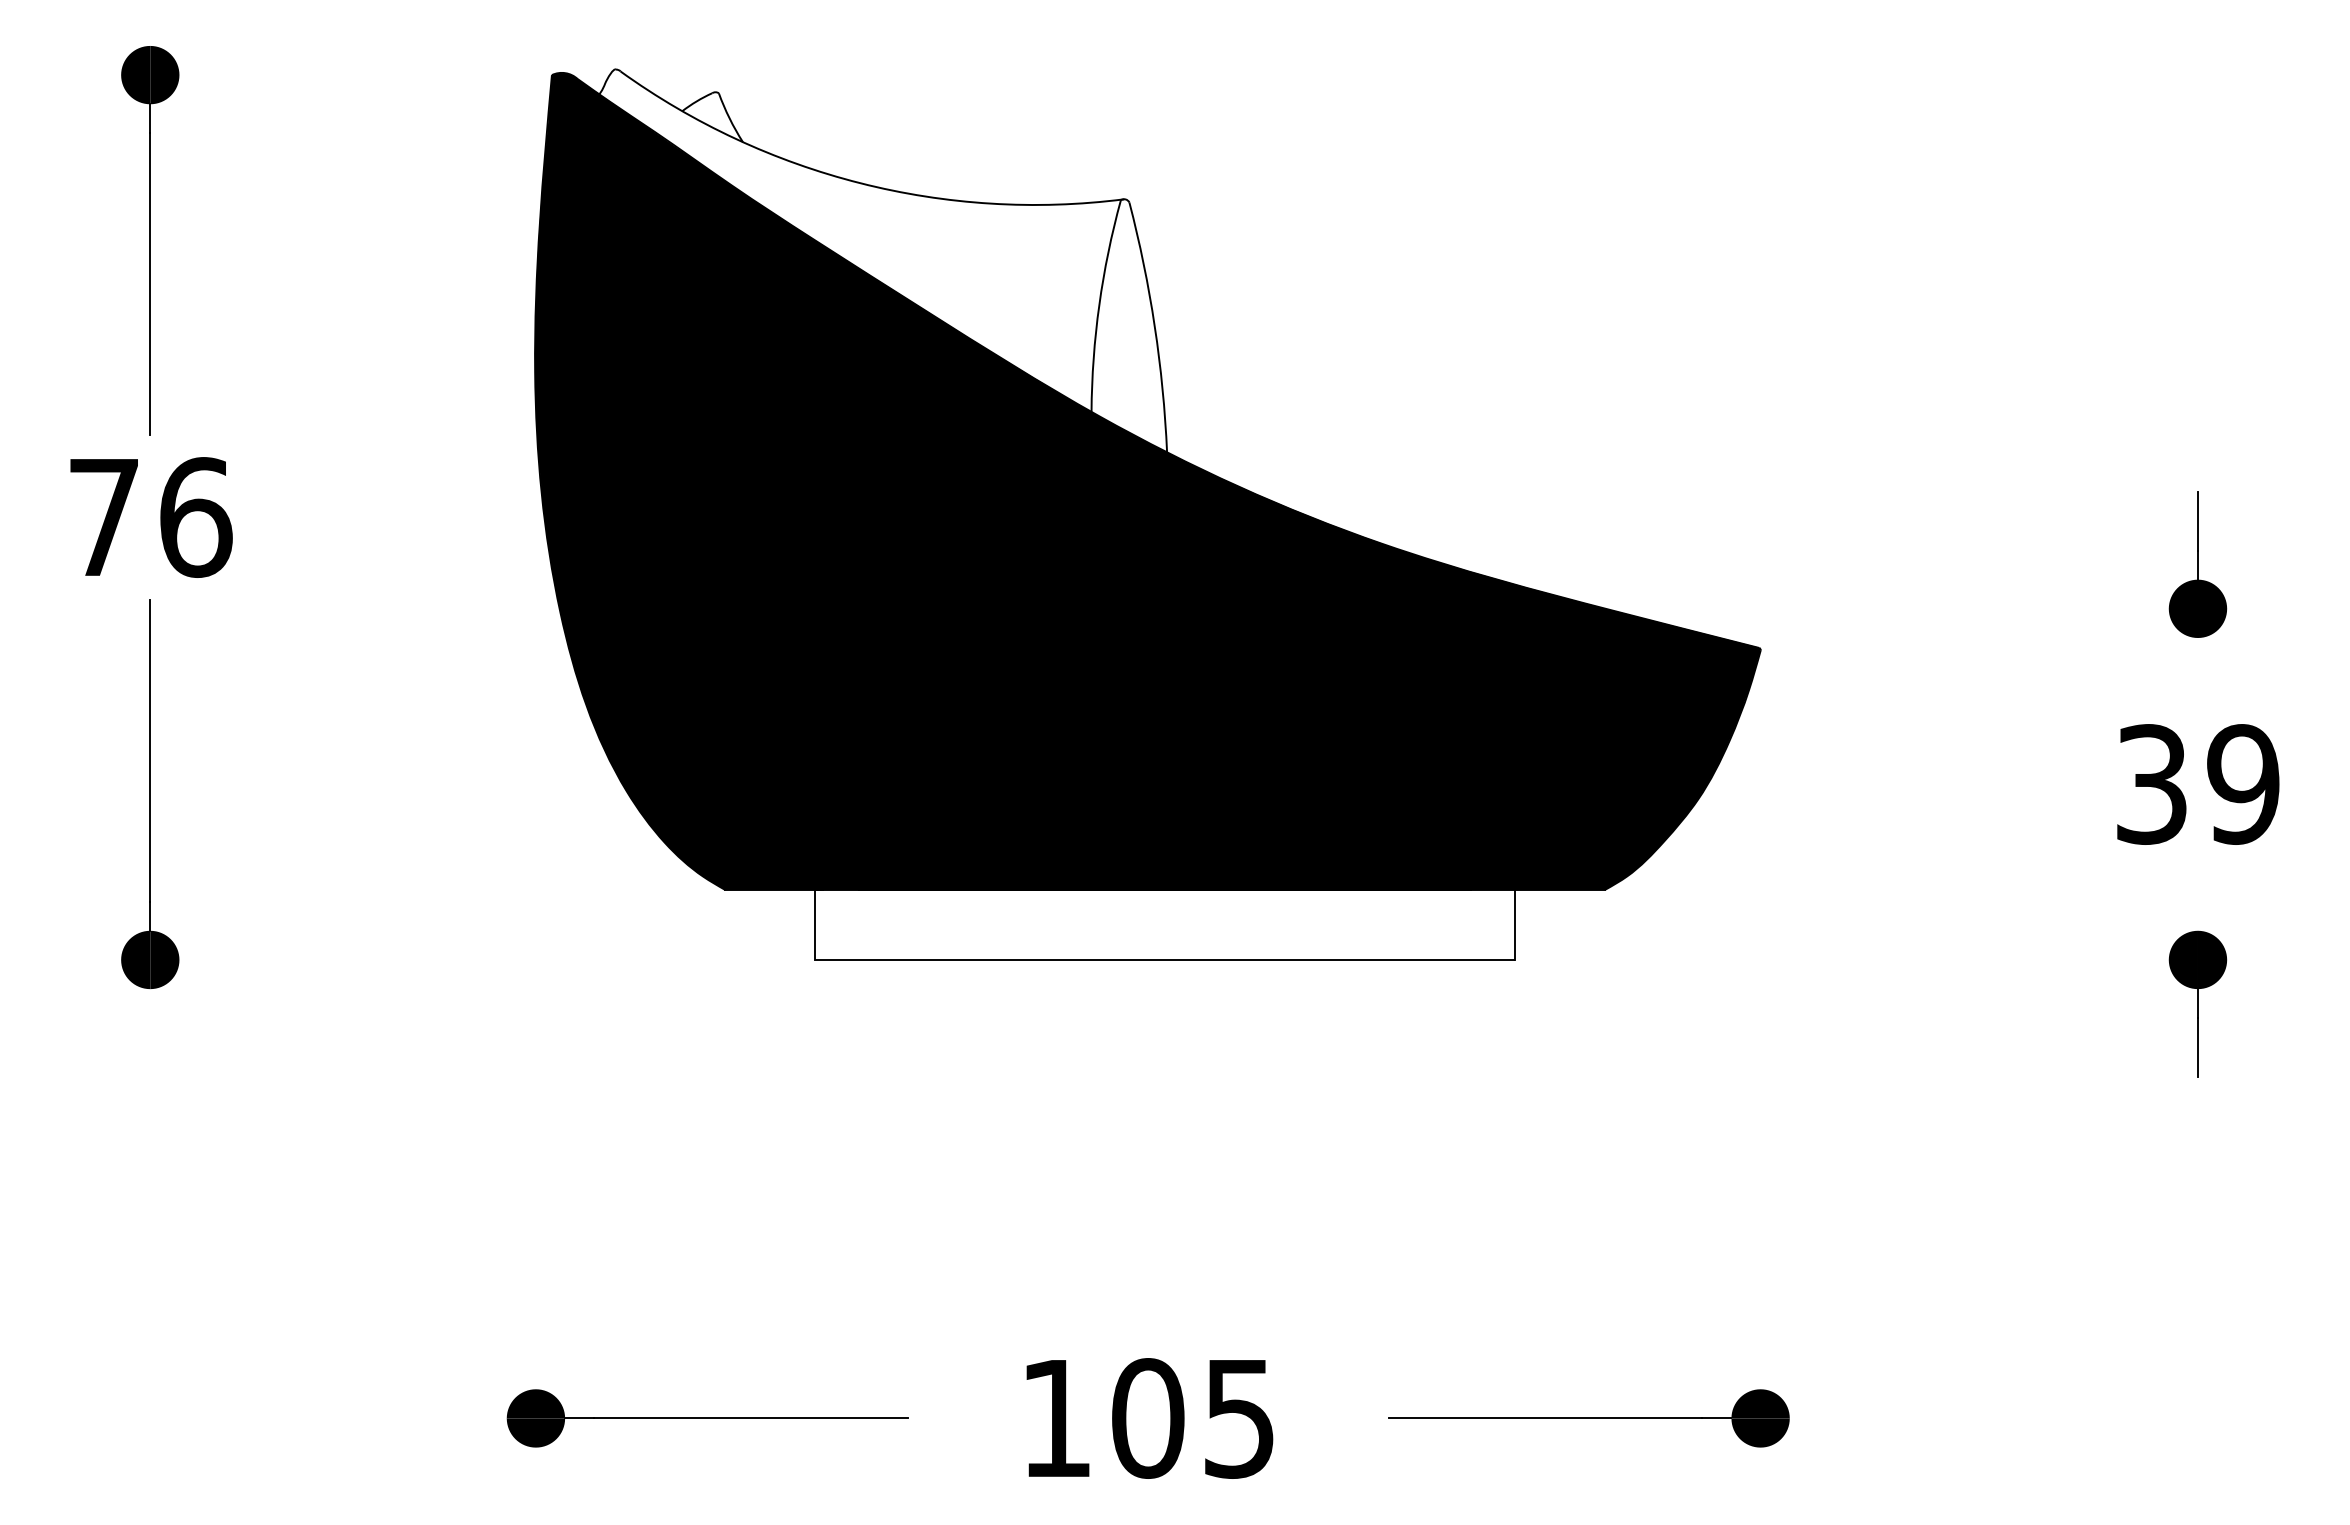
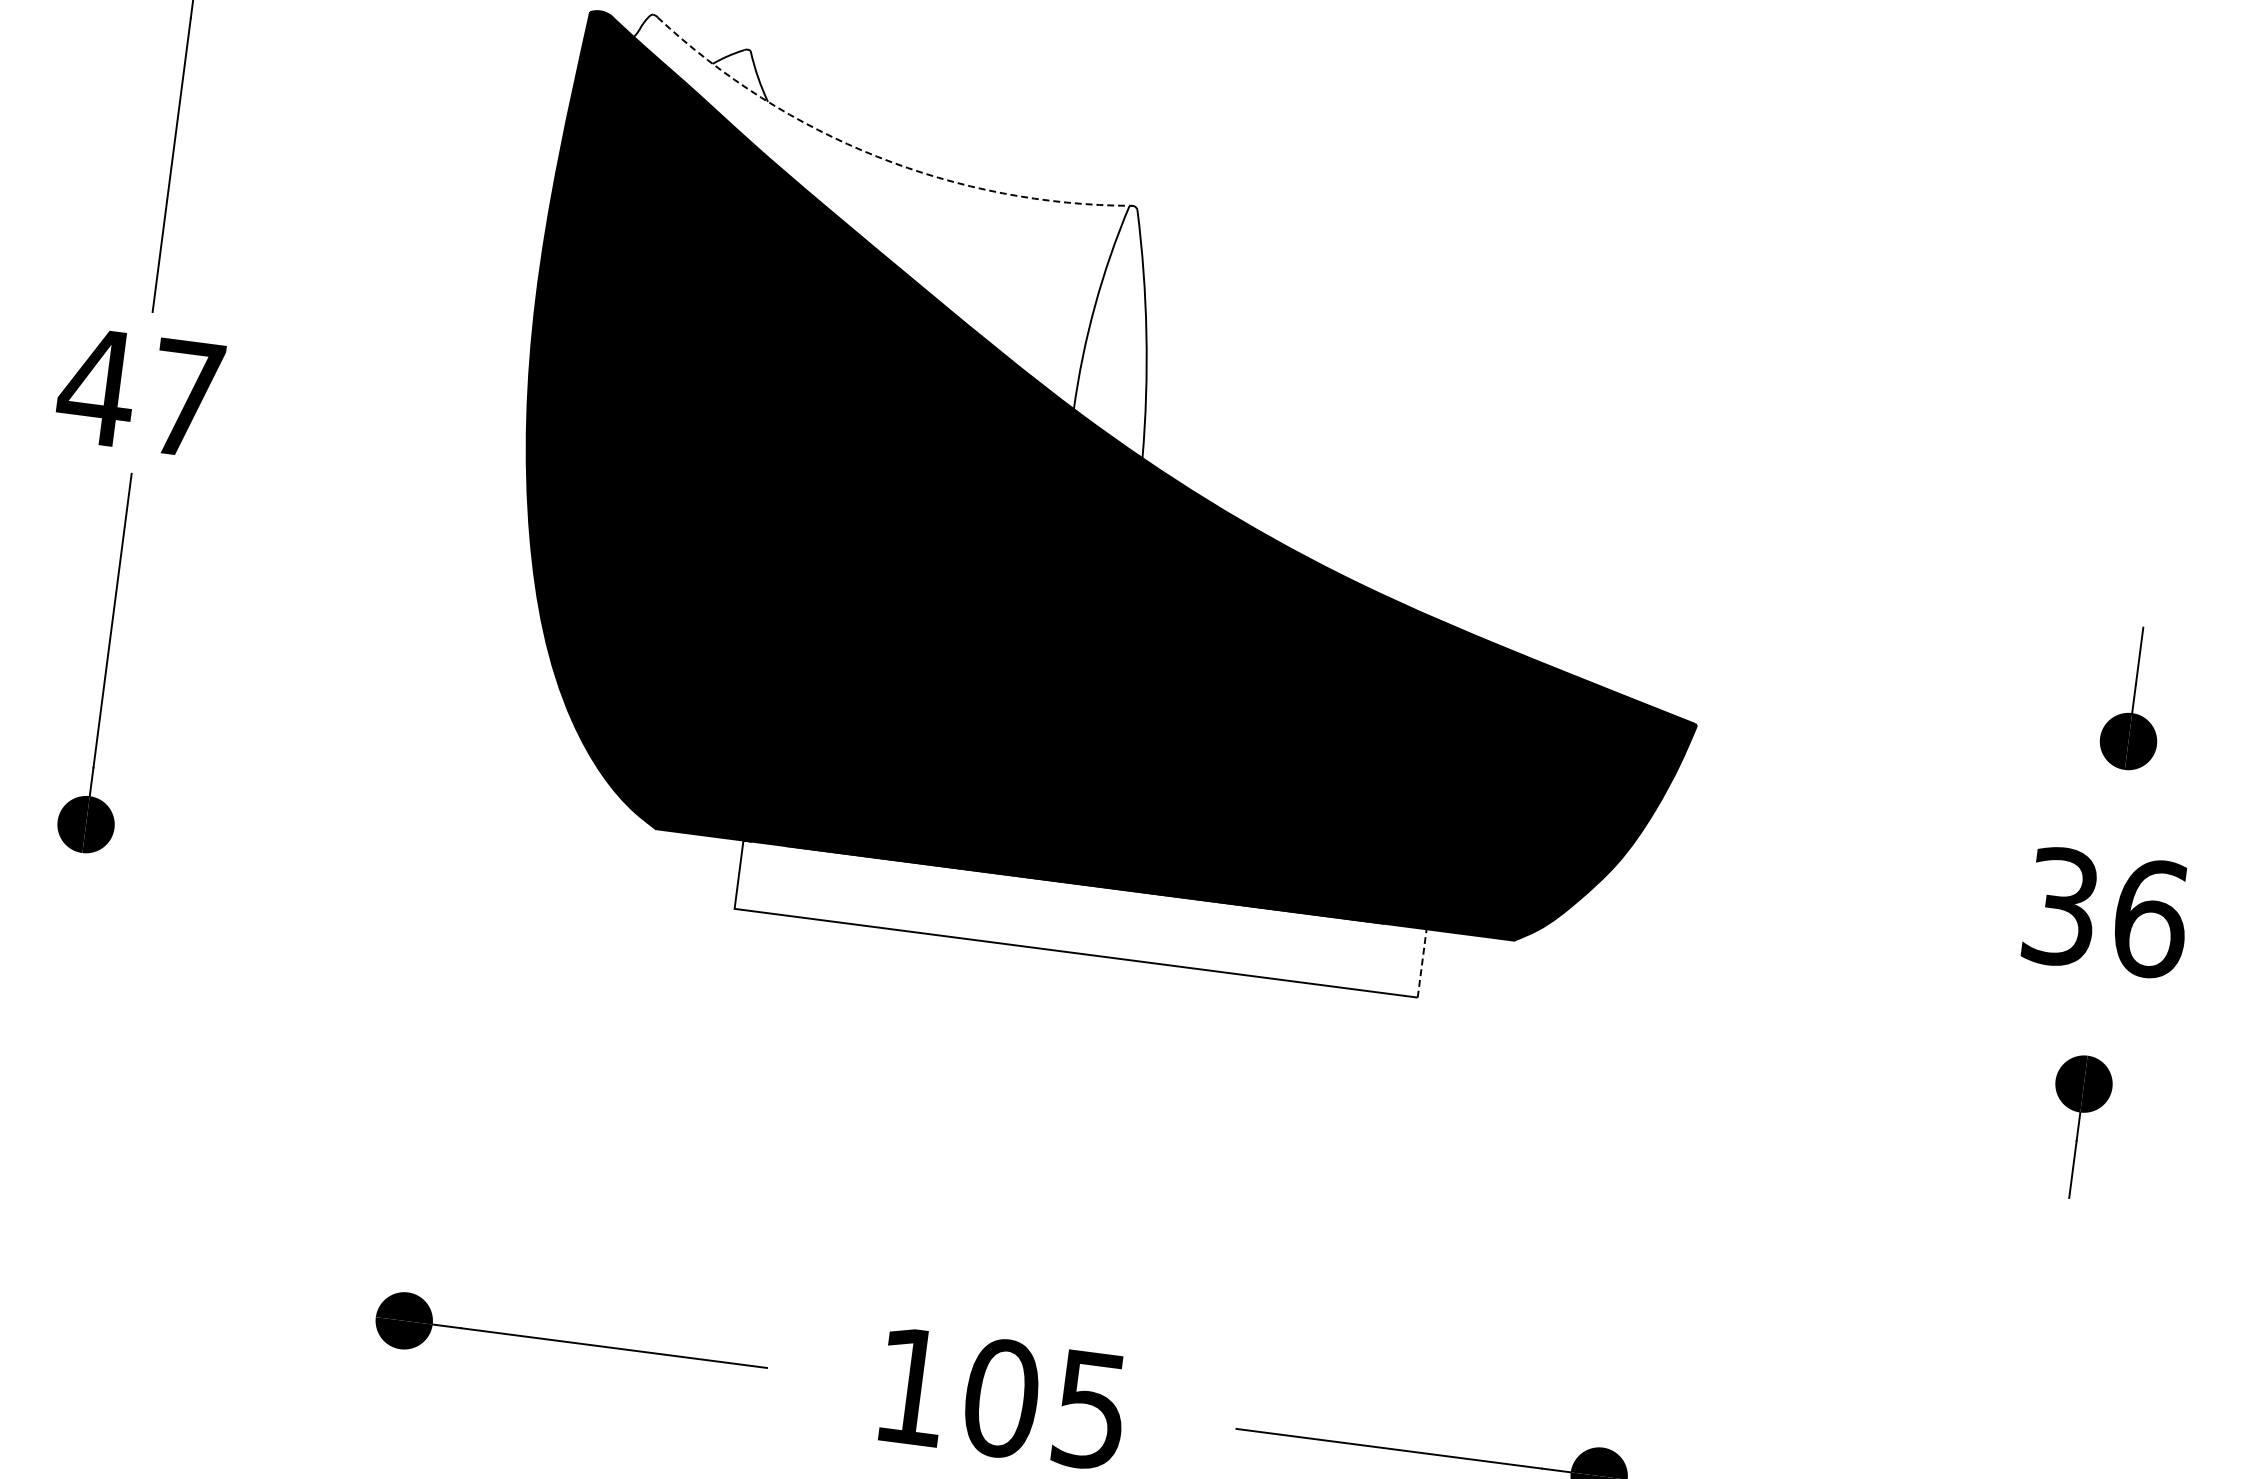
arc: (860, 183) -> (877, 157), solid -> dashed
text: (148, 517) -> (140, 392), 76 -> 47
text: (2243, 784) -> (2150, 918), 39 -> 36
line: (1515, 924) -> (1422, 963), solid -> dashed

